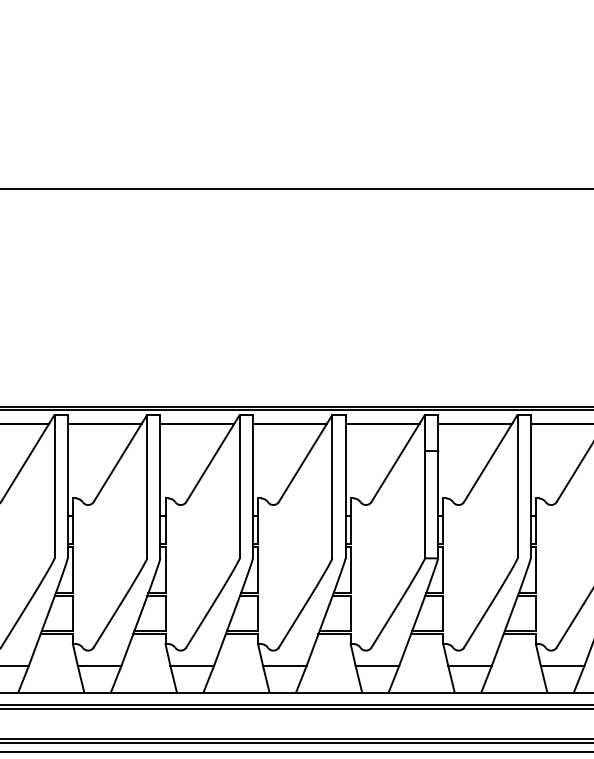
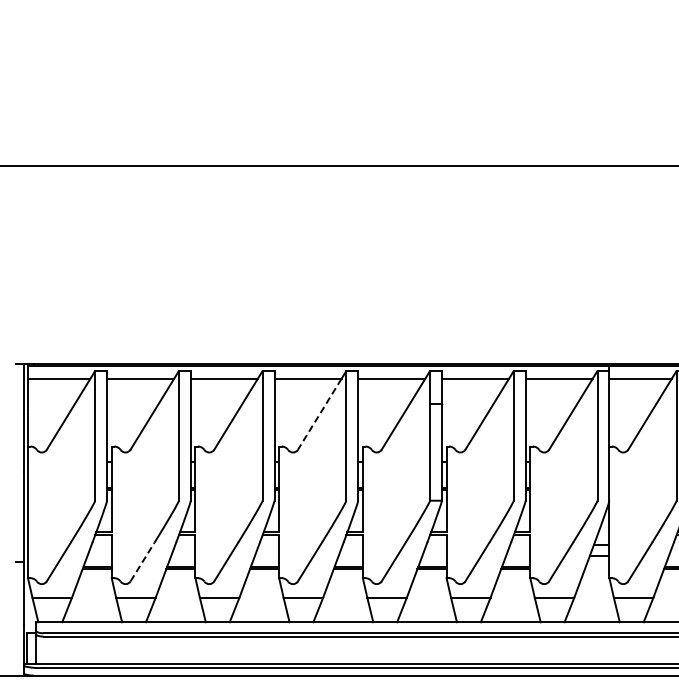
line: (302, 462) -> (319, 414), solid -> dashed
line: (106, 625) -> (142, 561), solid -> dashed

